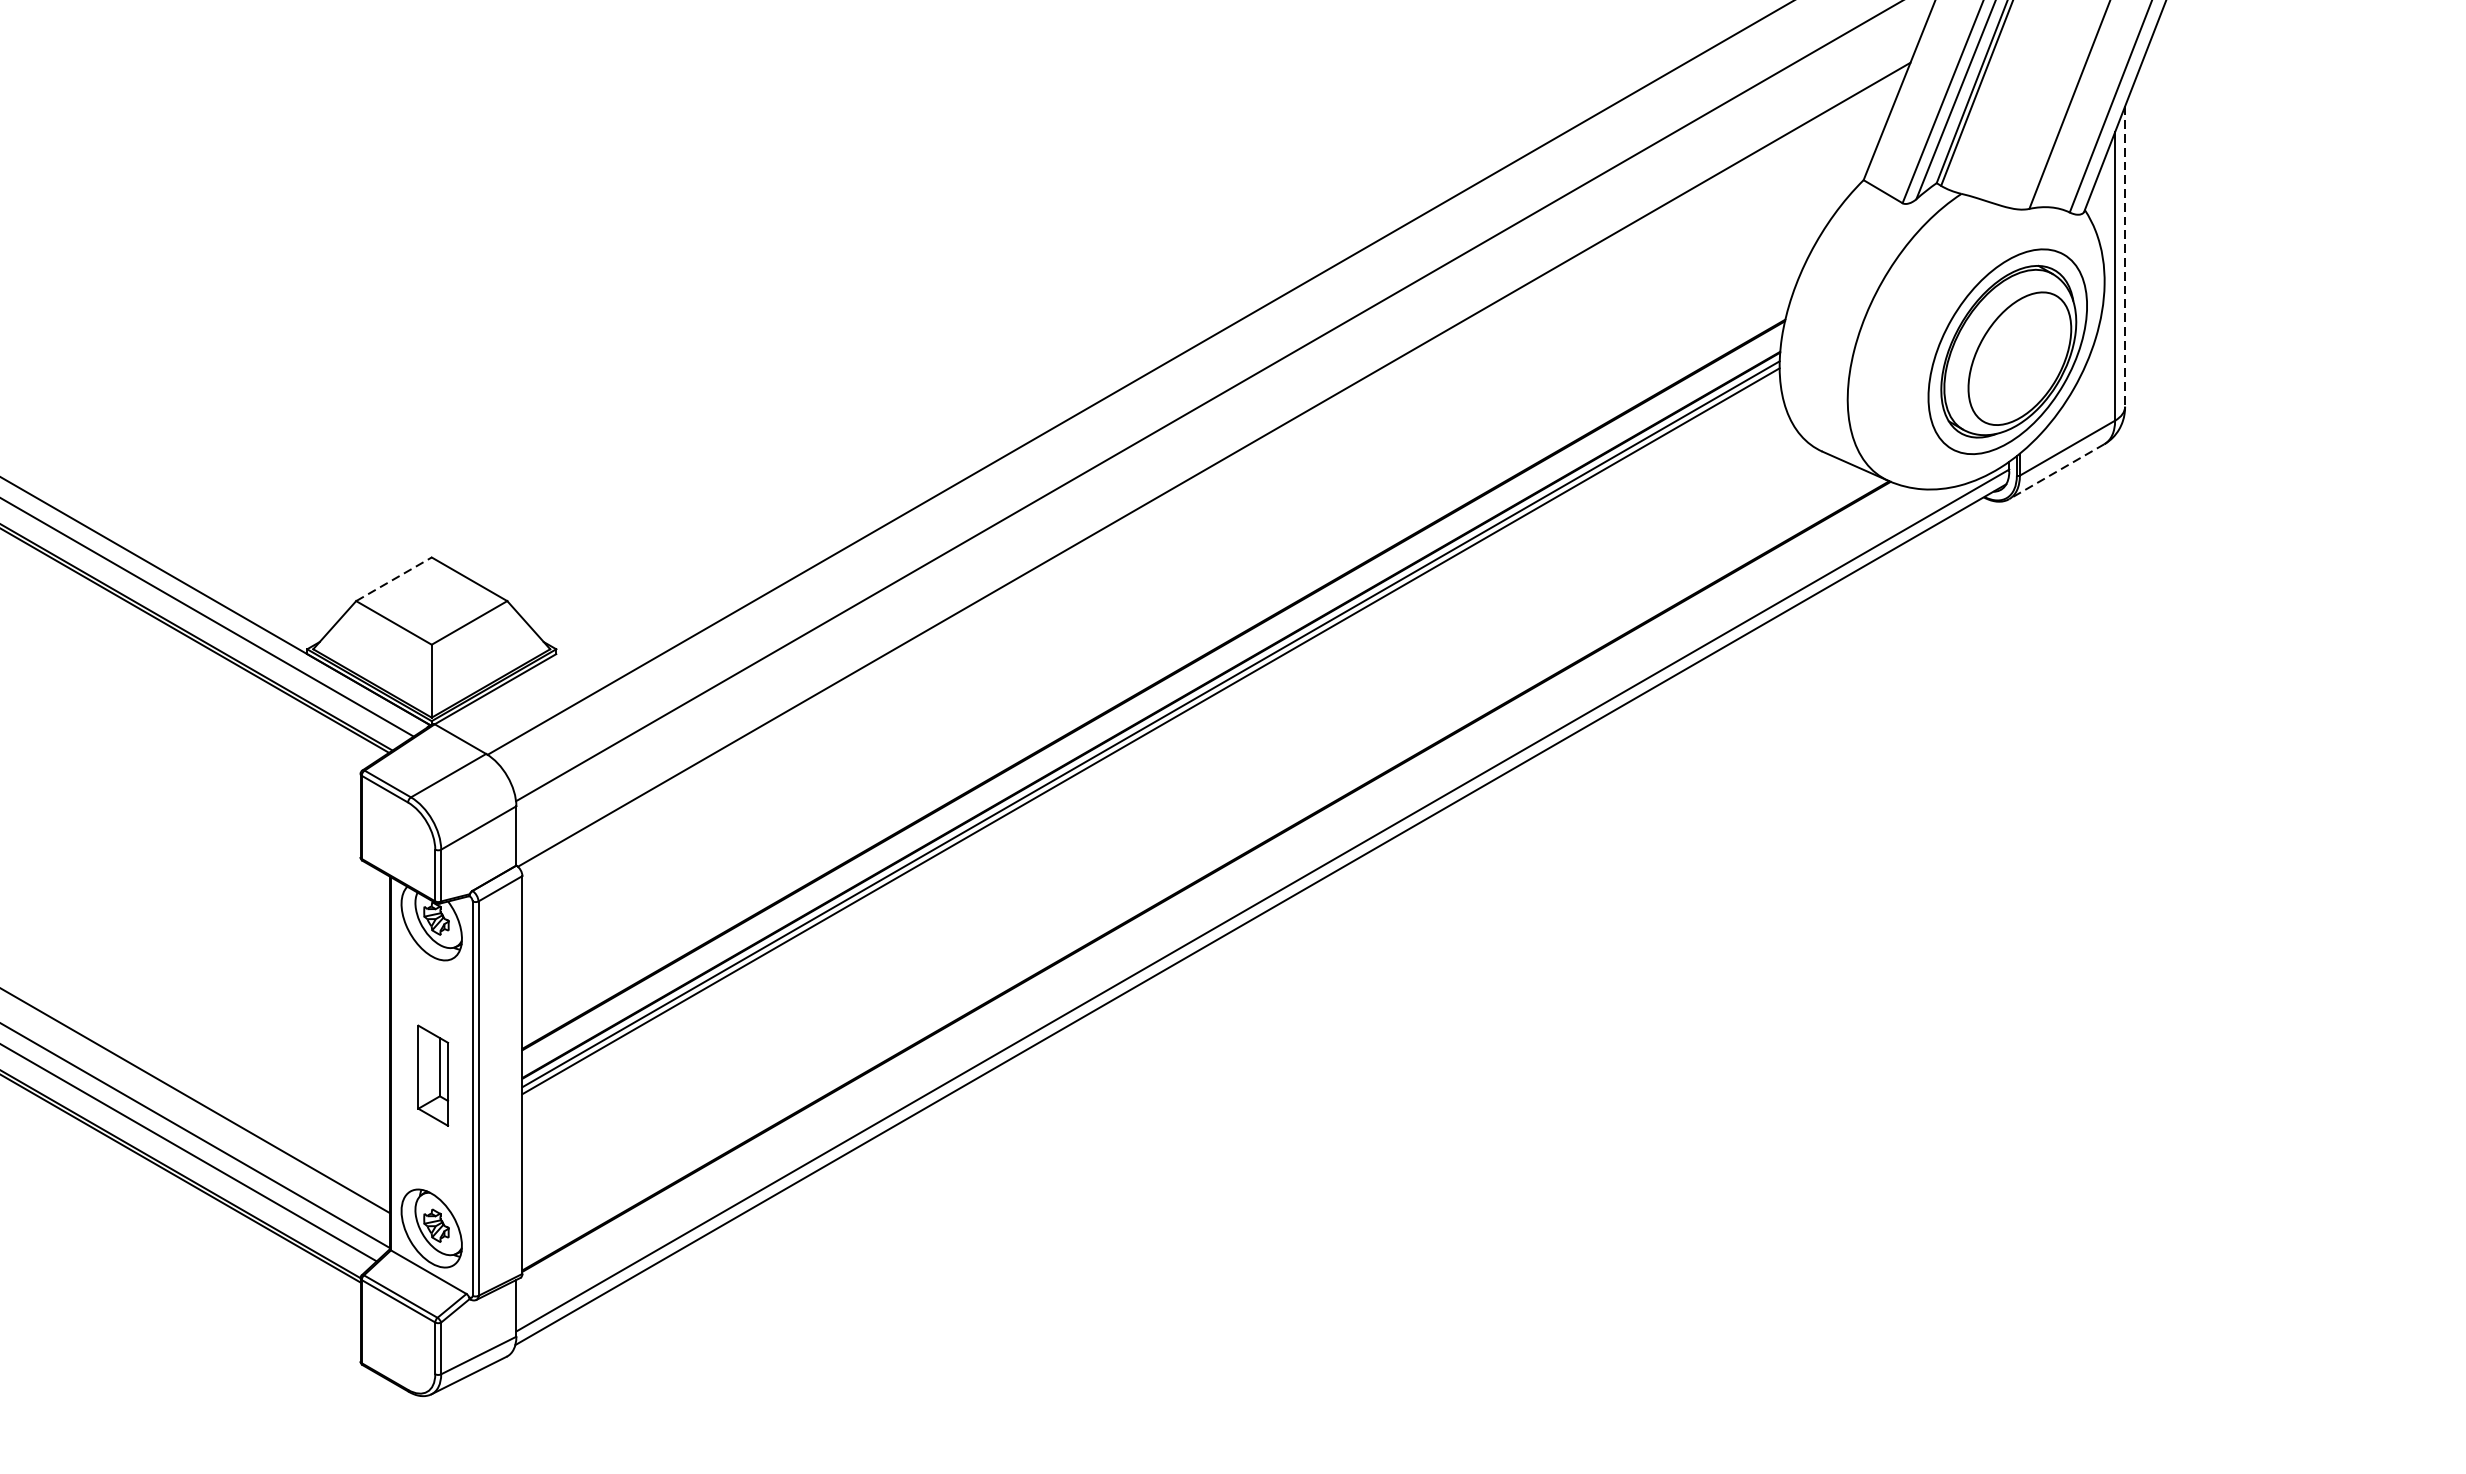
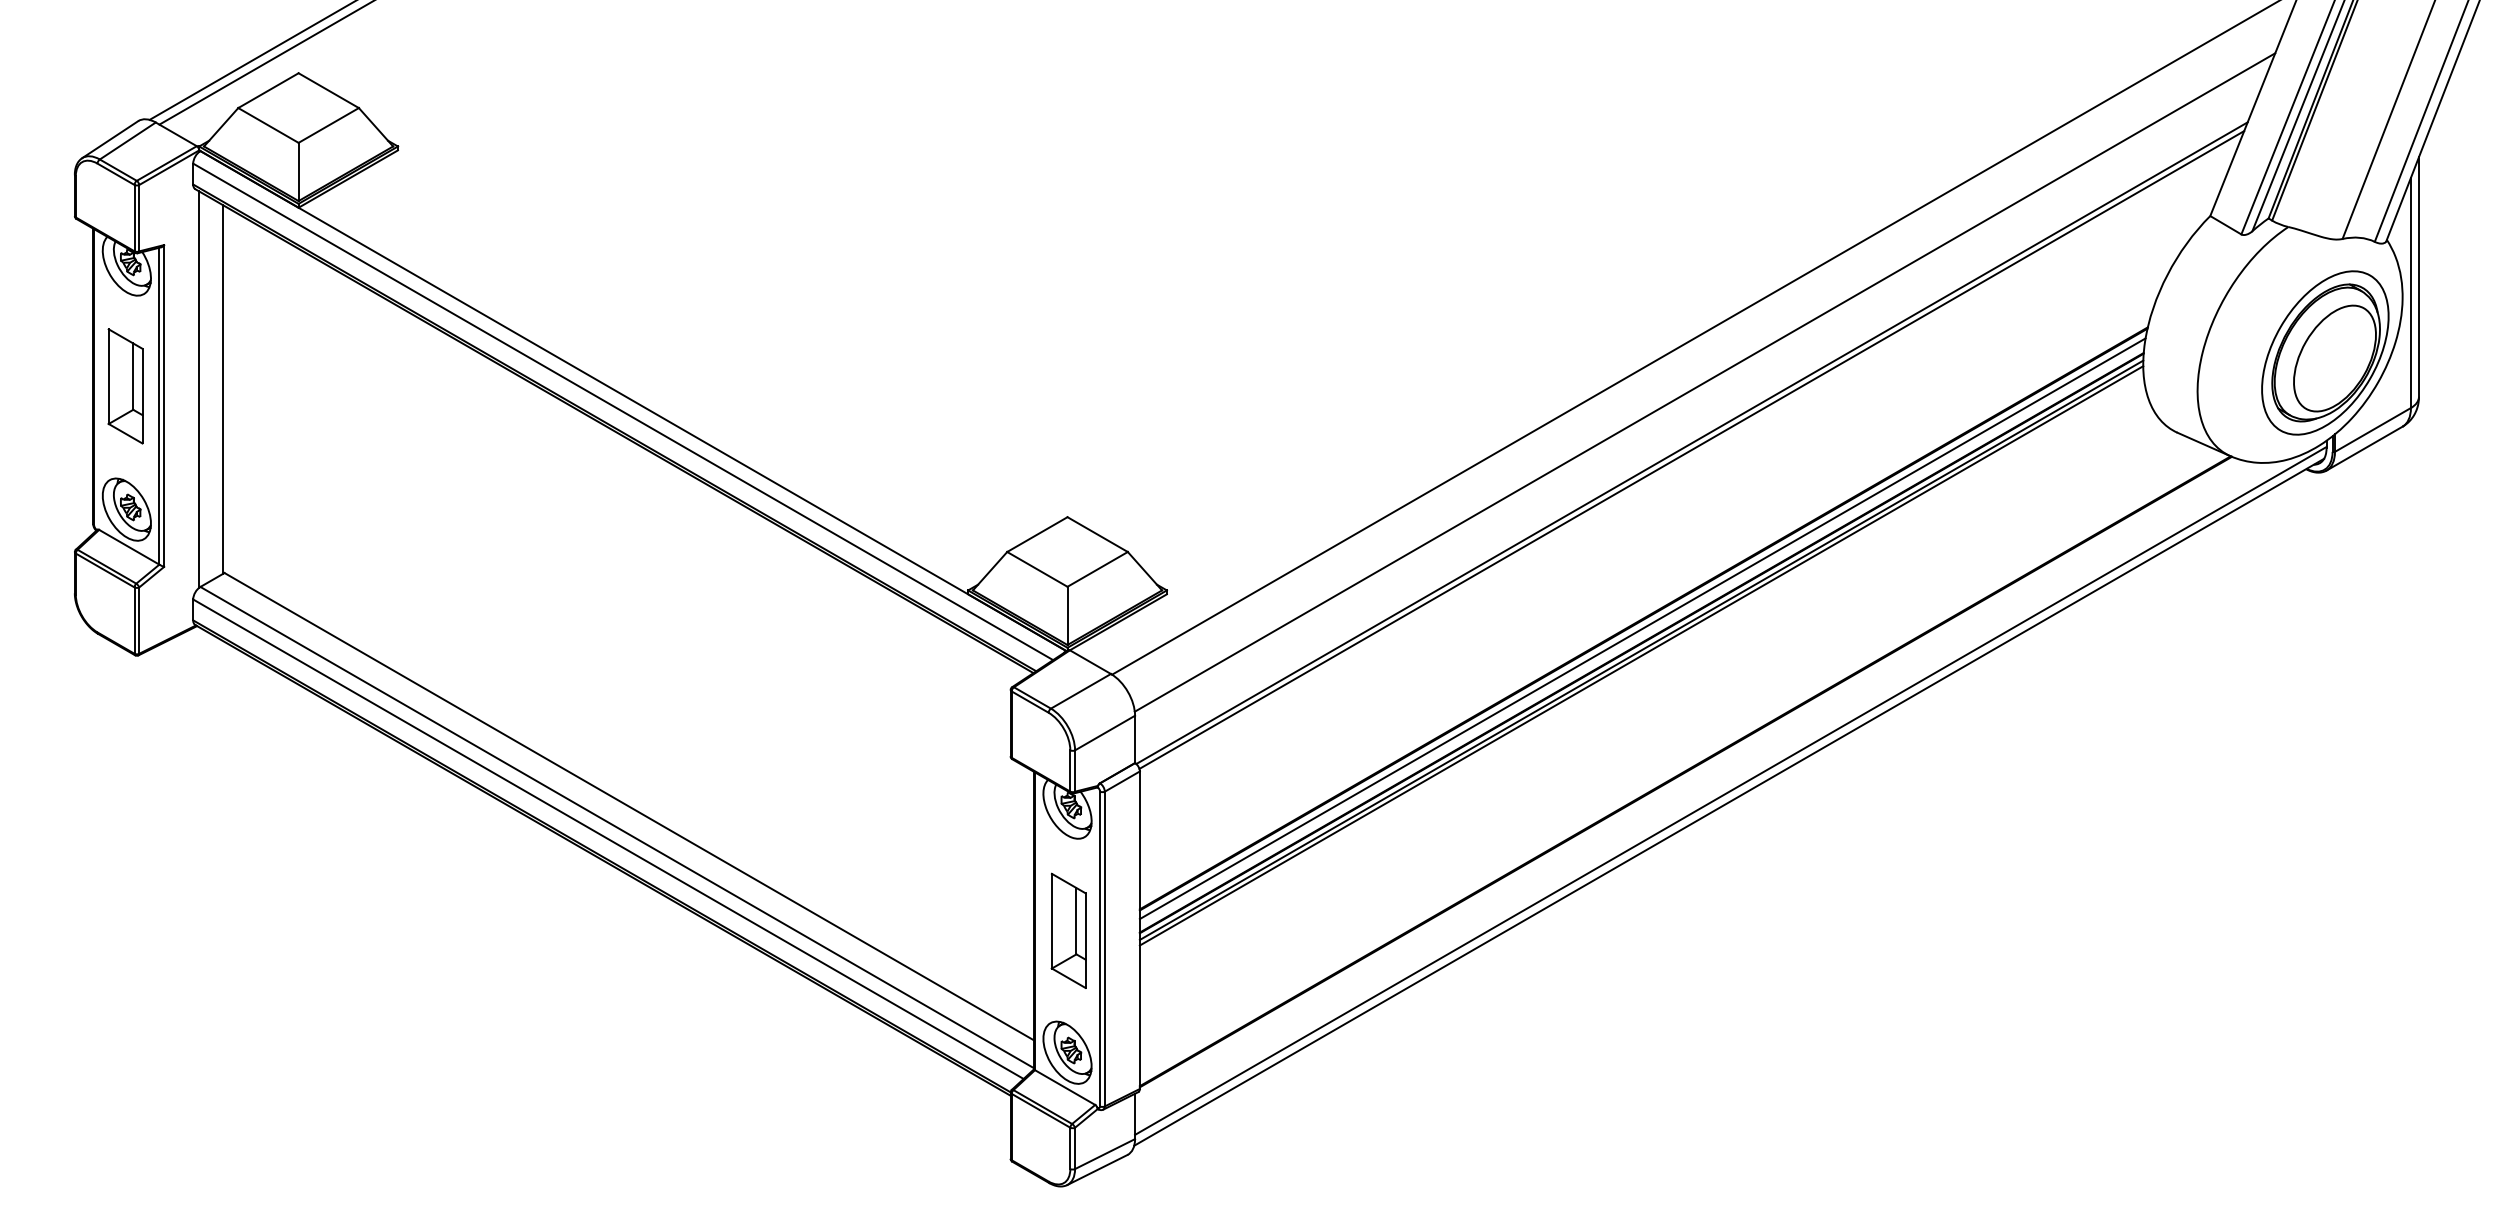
line: (2124, 257) -> (2418, 277), dashed -> solid
line: (2056, 471) -> (2364, 448), dashed -> solid
line: (1213, 472) -> (1691, 449), added
line: (394, 579) -> (1037, 534), dashed -> solid
line: (1152, 696) -> (1642, 628), added
part: (432, 1075) -> (1068, 930), size x1.43

